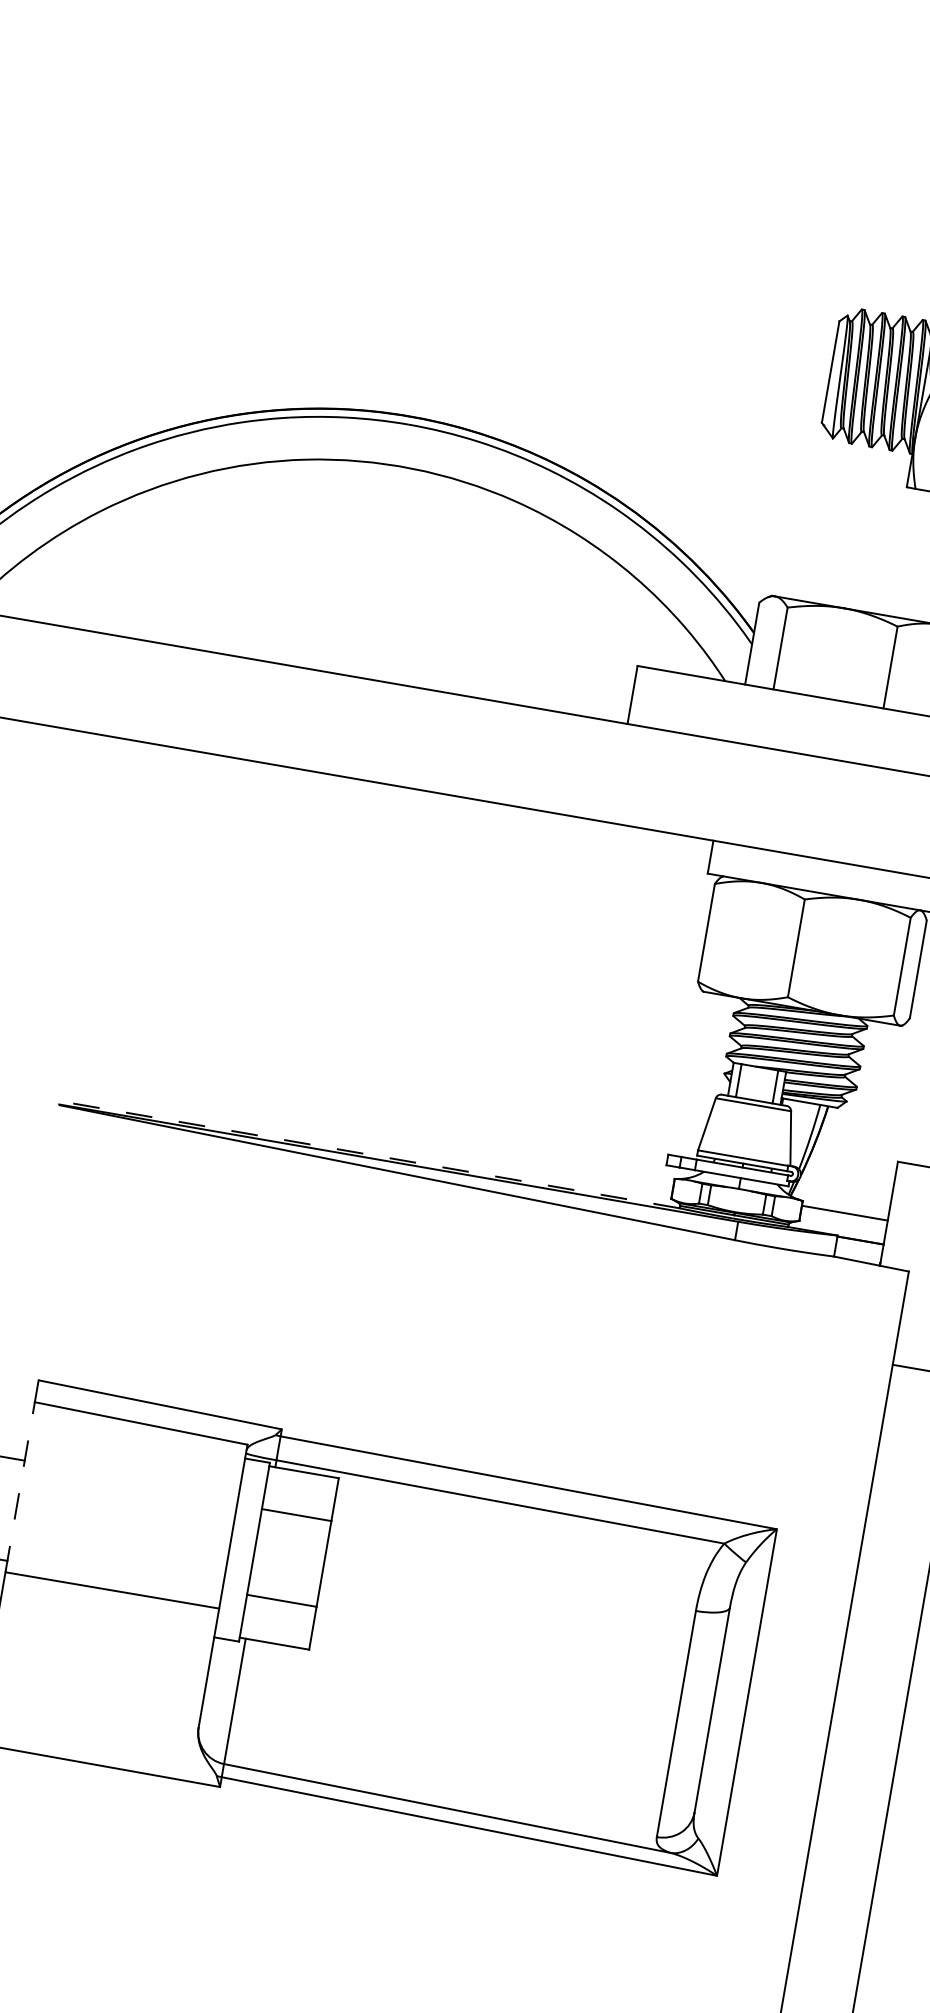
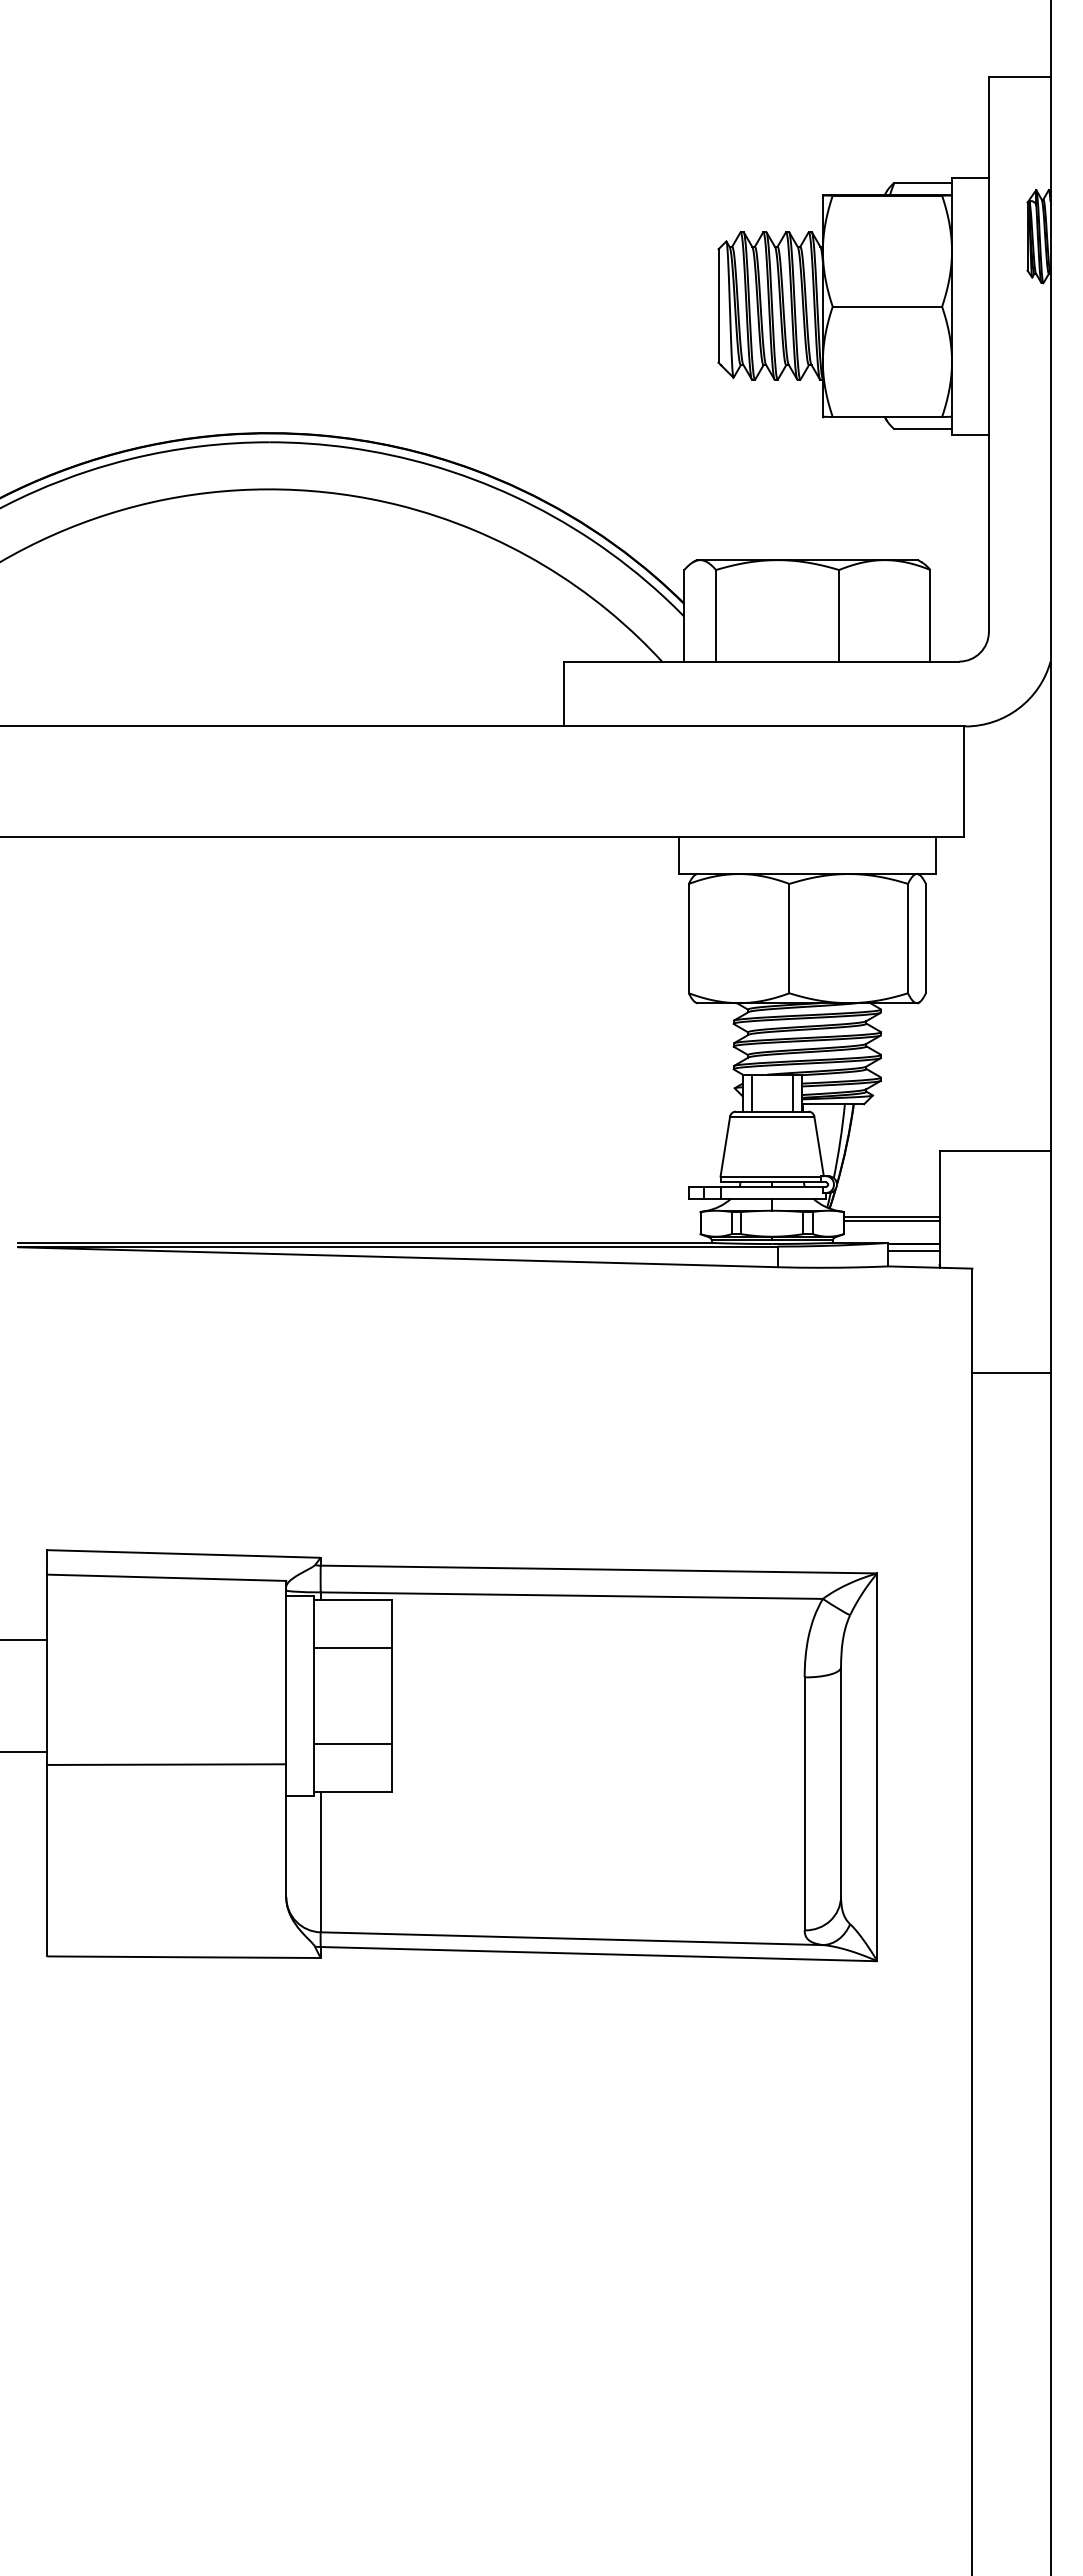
line: (369, 1154) -> (364, 1242), dashed -> solid
line: (843, 1216) -> (891, 1221), added
line: (858, 1247) -> (913, 1251), added
line: (20, 1487) -> (47, 1669), dashed -> solid

